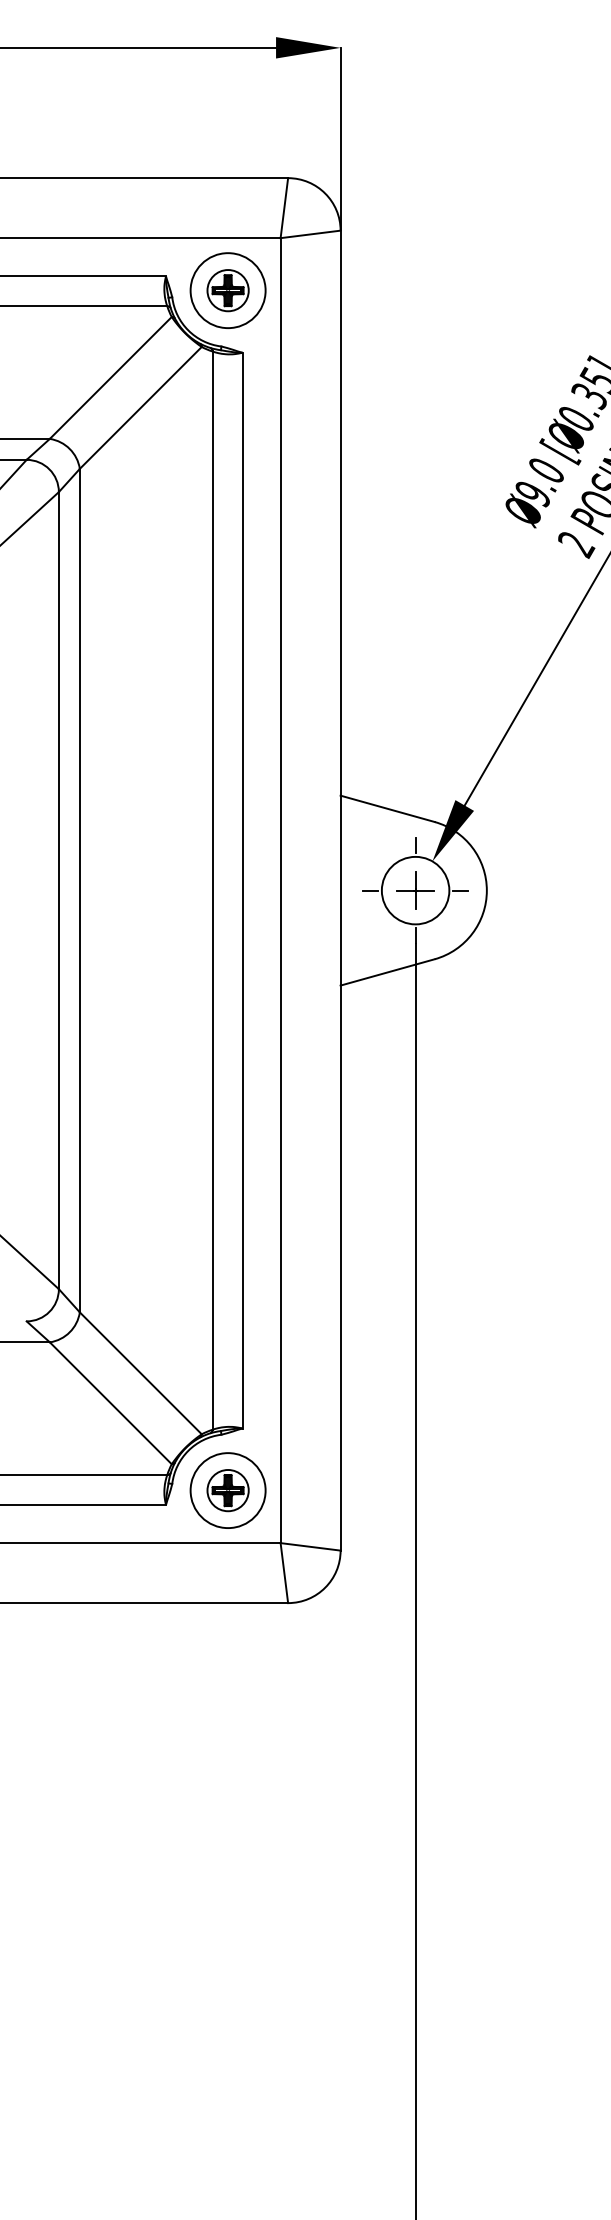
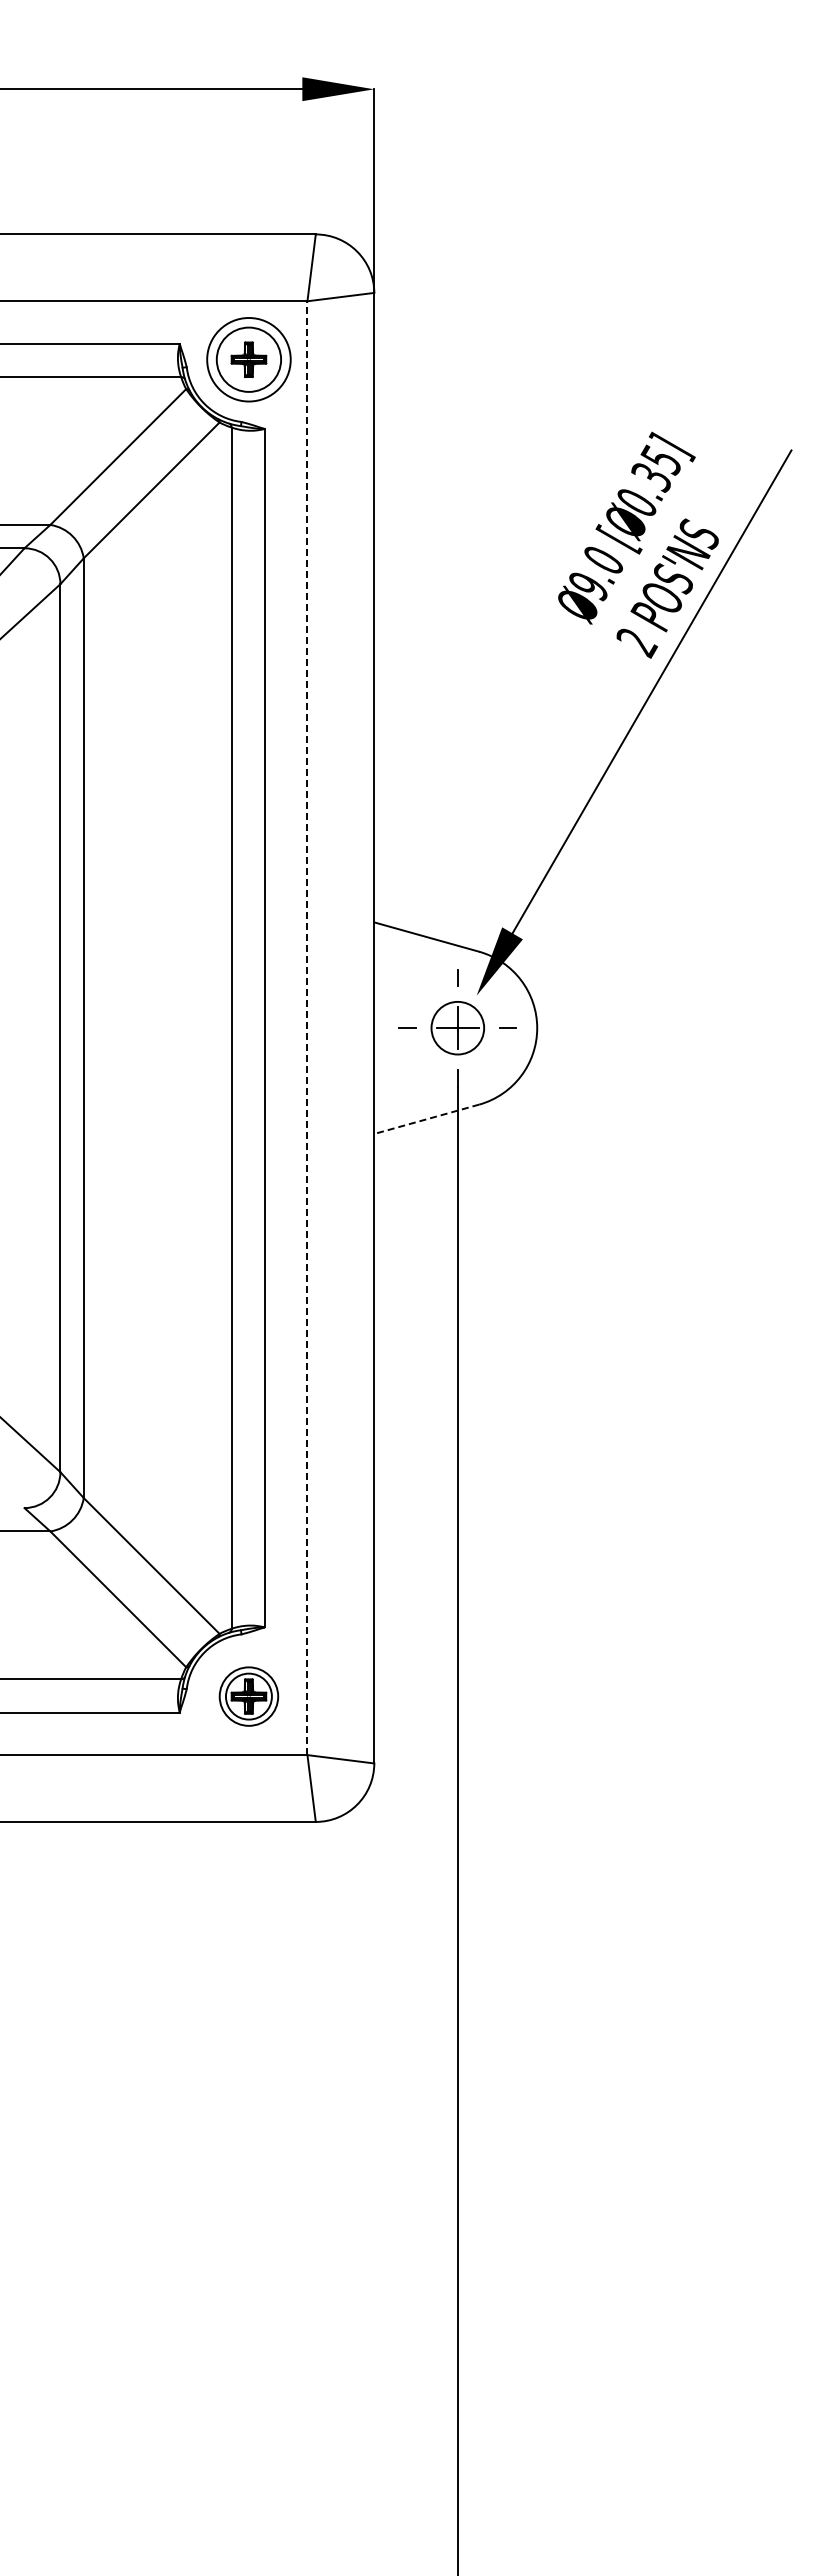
circle: (227, 290) -> (248, 359), size x1.4
line: (280, 890) -> (307, 1028), solid -> dashed
circle: (415, 890) -> (457, 1027), size x0.7
line: (387, 972) -> (426, 1119), solid -> dashed
circle: (227, 1490) -> (248, 1696), size x0.7

